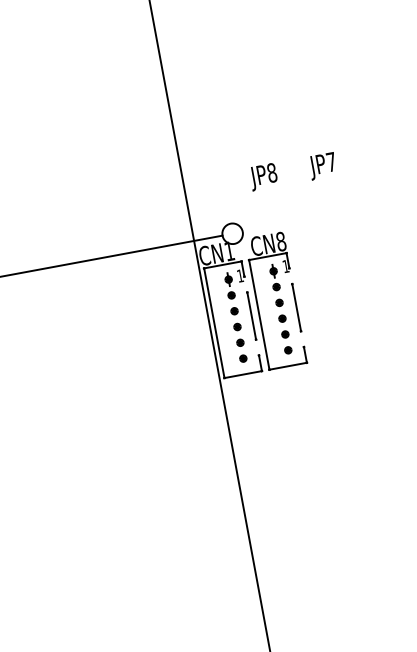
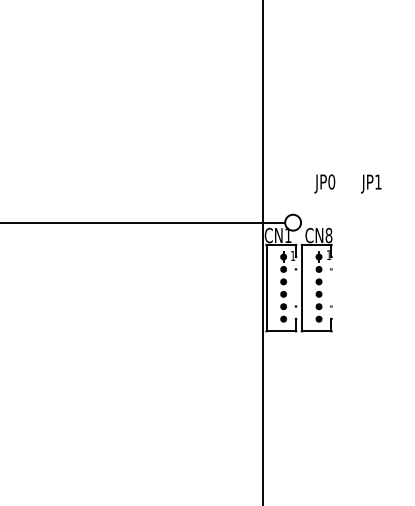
text: (331, 161) -> (378, 181), JP7 -> JP1
text: (271, 172) -> (331, 181), JP8 -> JP0
line: (296, 307) -> (331, 287), removed
line: (252, 315) -> (296, 287), removed

